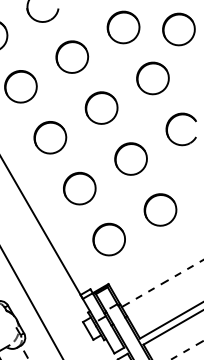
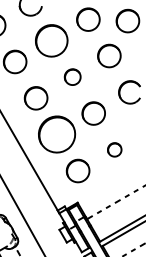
part: (72, 56) -> (51, 40), size x1.4
part: (101, 107) -> (72, 76), size x0.7
part: (79, 188) -> (56, 134), size x1.6
part: (160, 209) -> (114, 149), size x0.6

